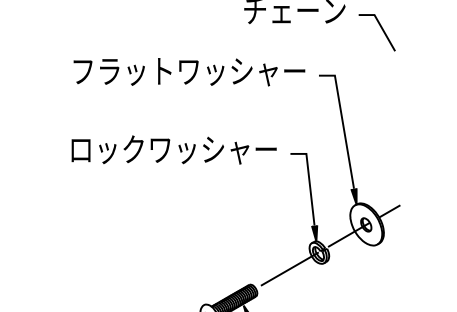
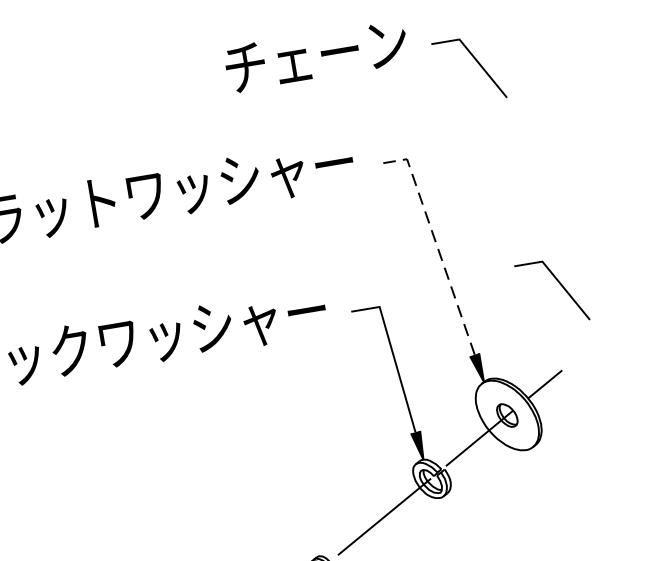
line: (343, 123) -> (436, 241), solid -> dashed
line: (406, 158) -> (559, 285), added

